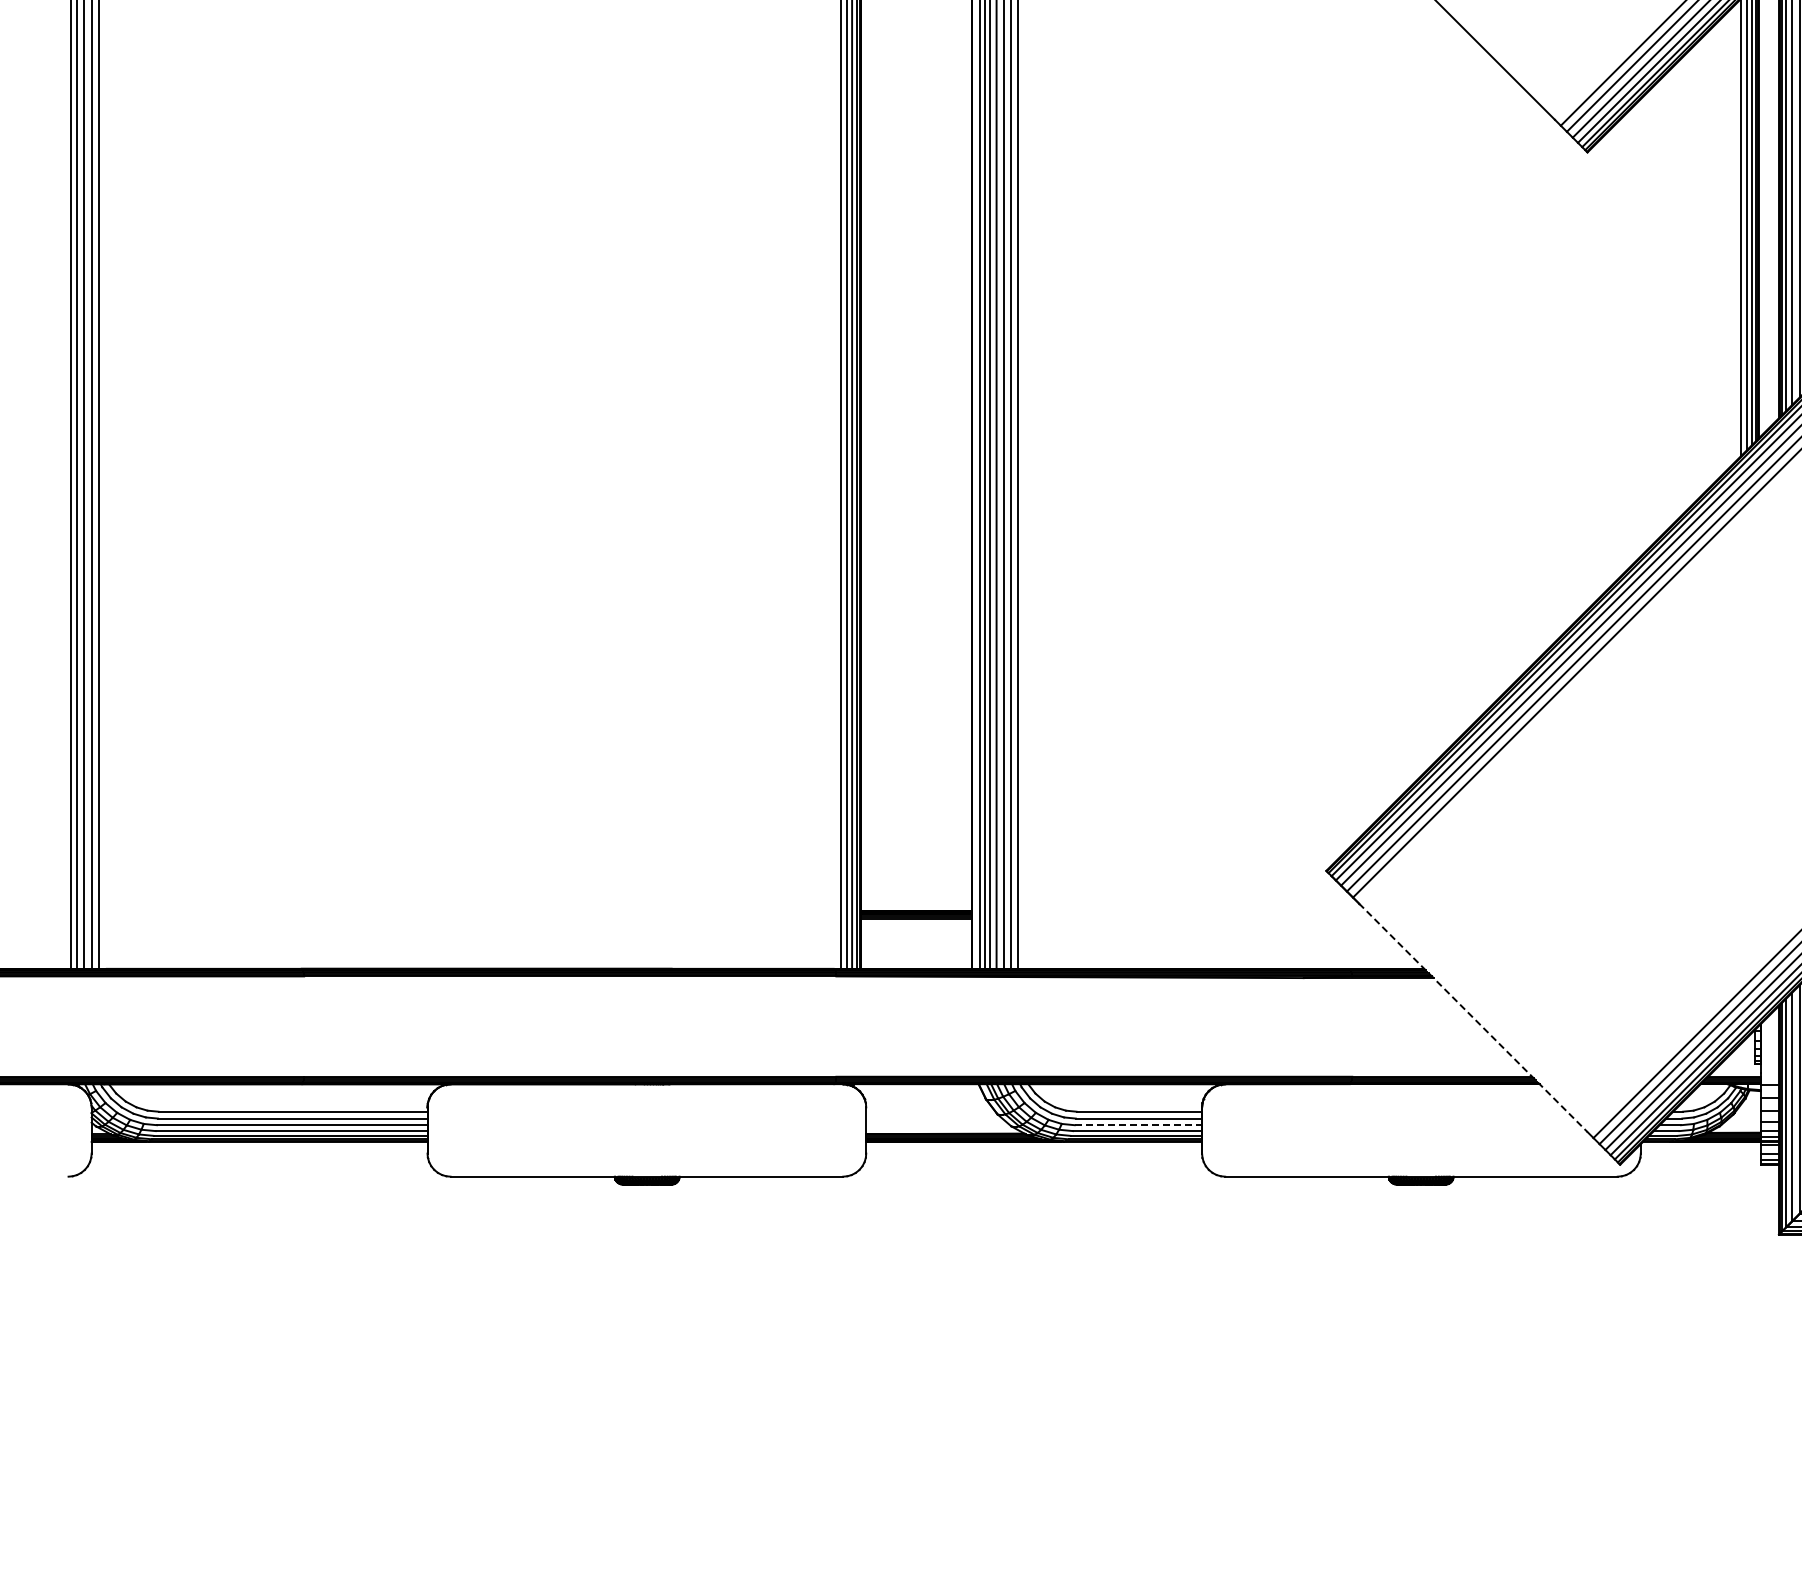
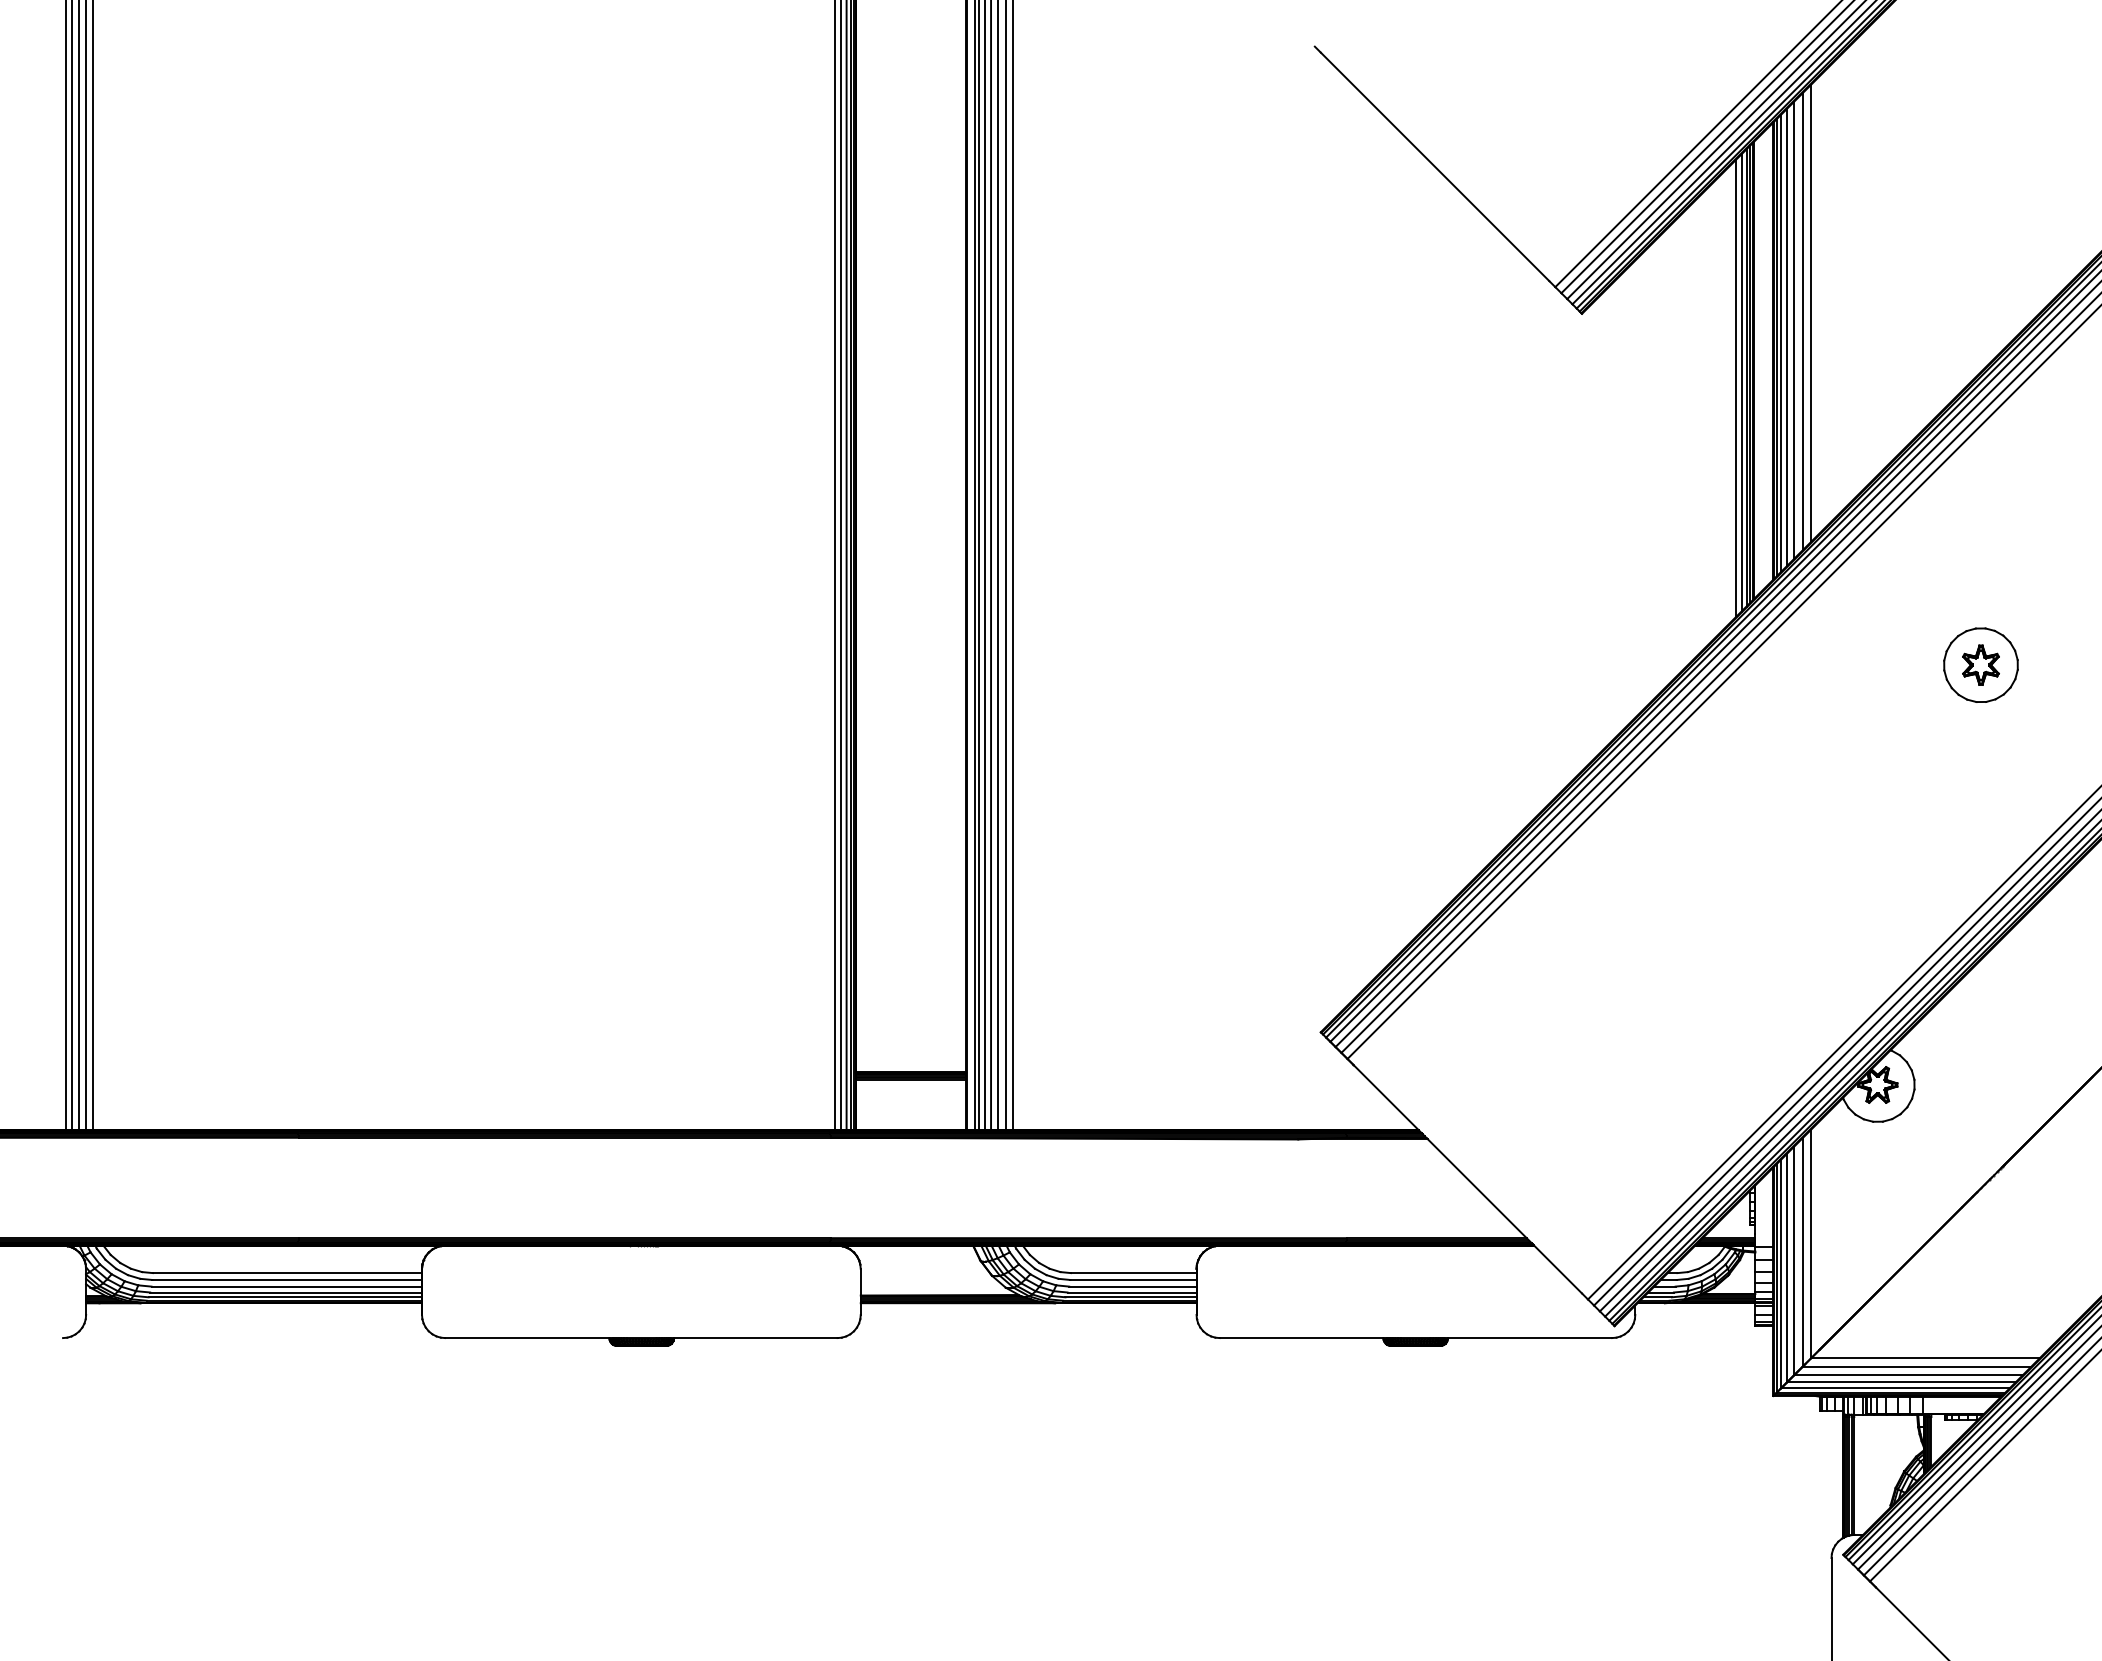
line: (1473, 1018) -> (1467, 1179), dashed -> solid
line: (1138, 1125) -> (1132, 1286), dashed -> solid

